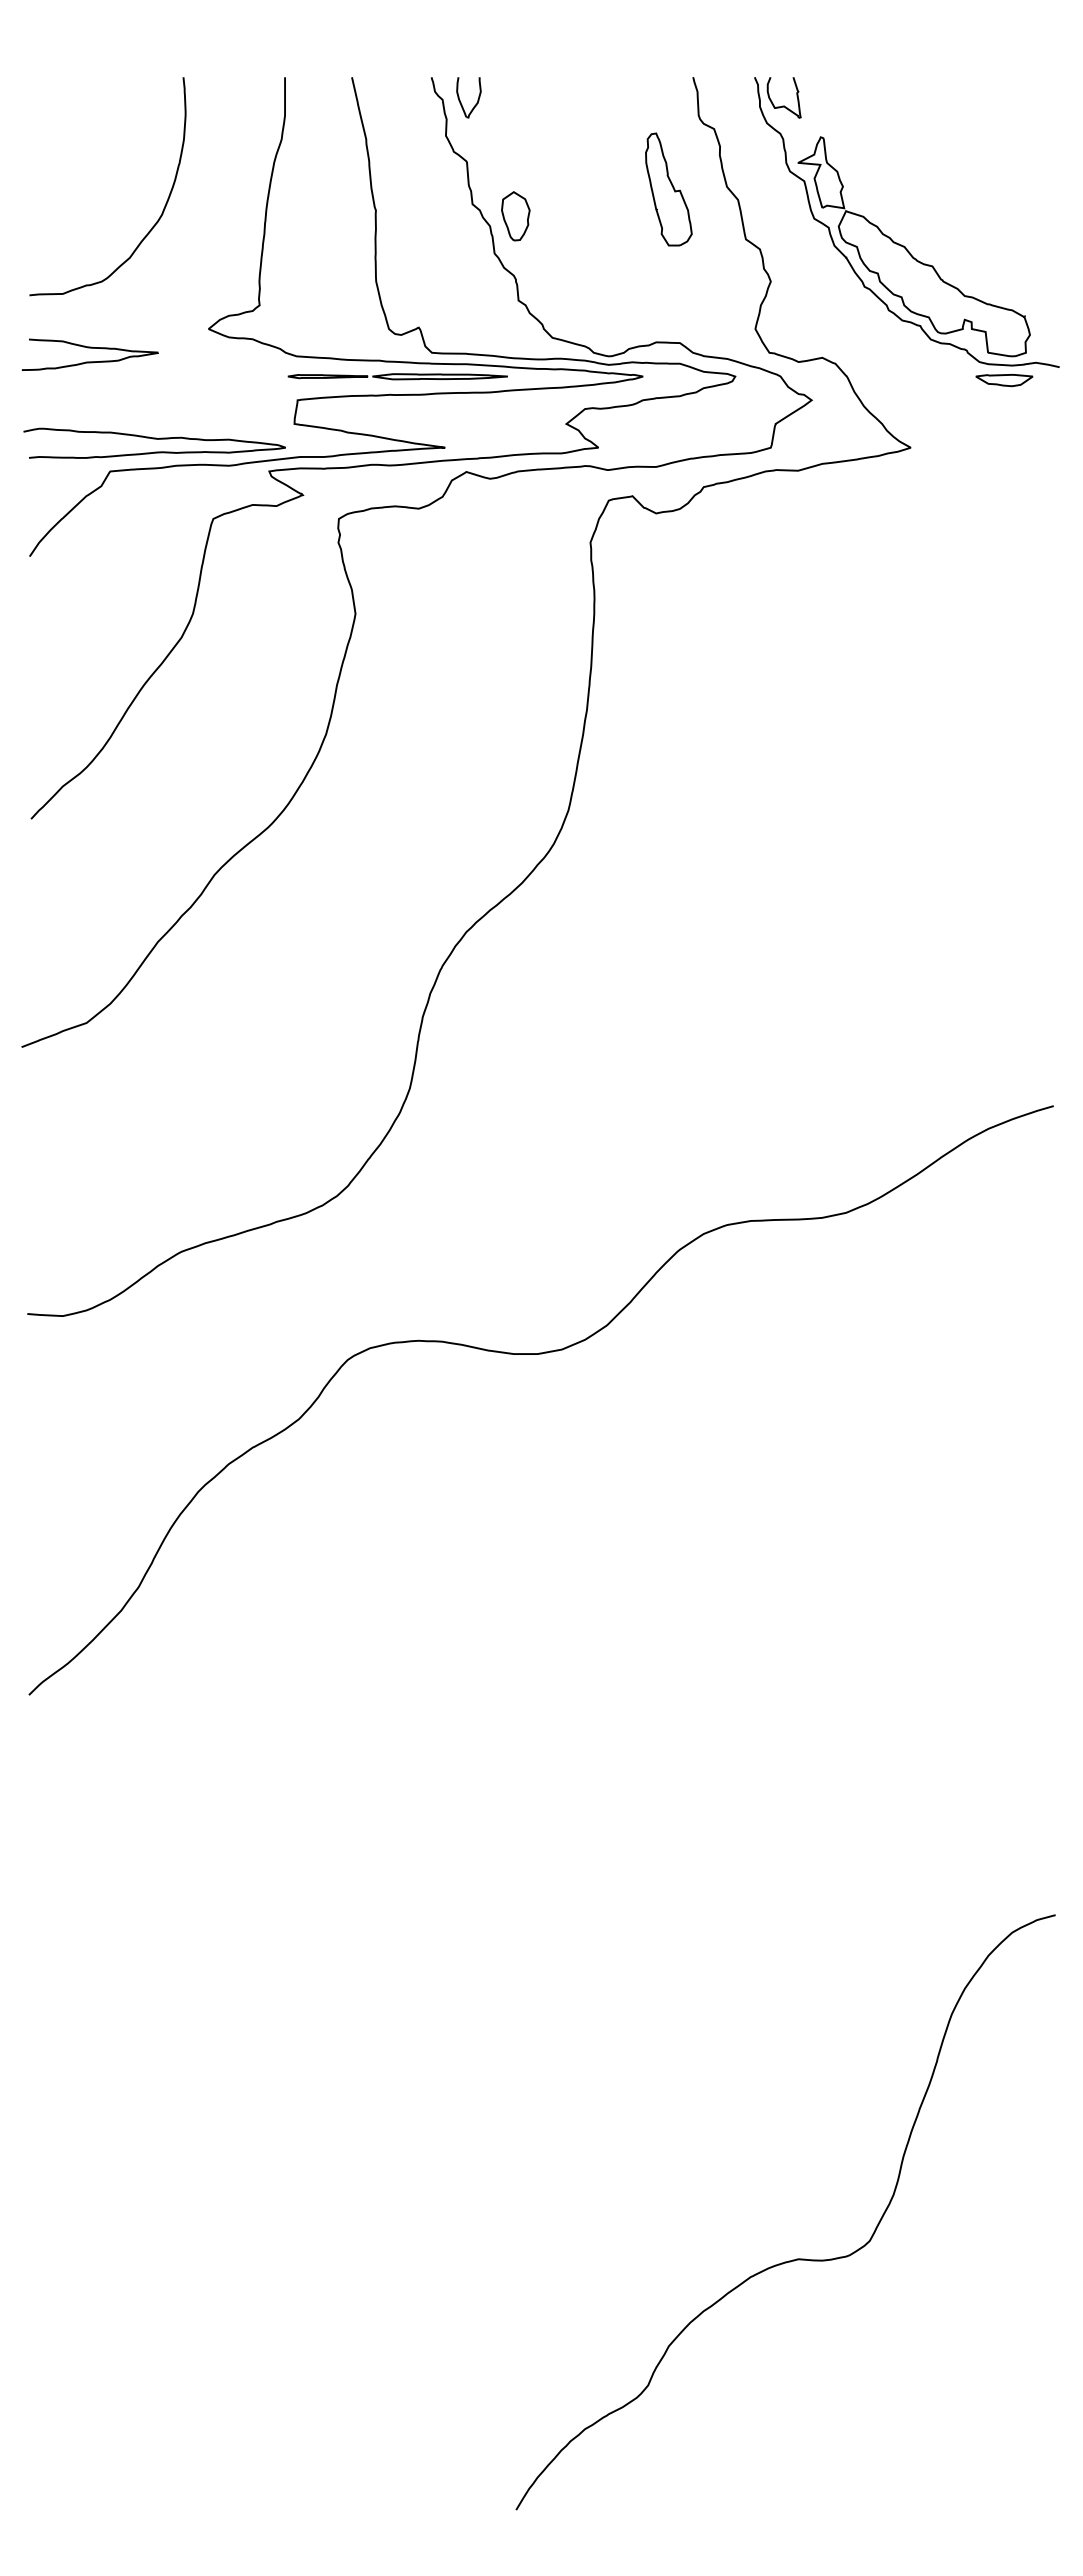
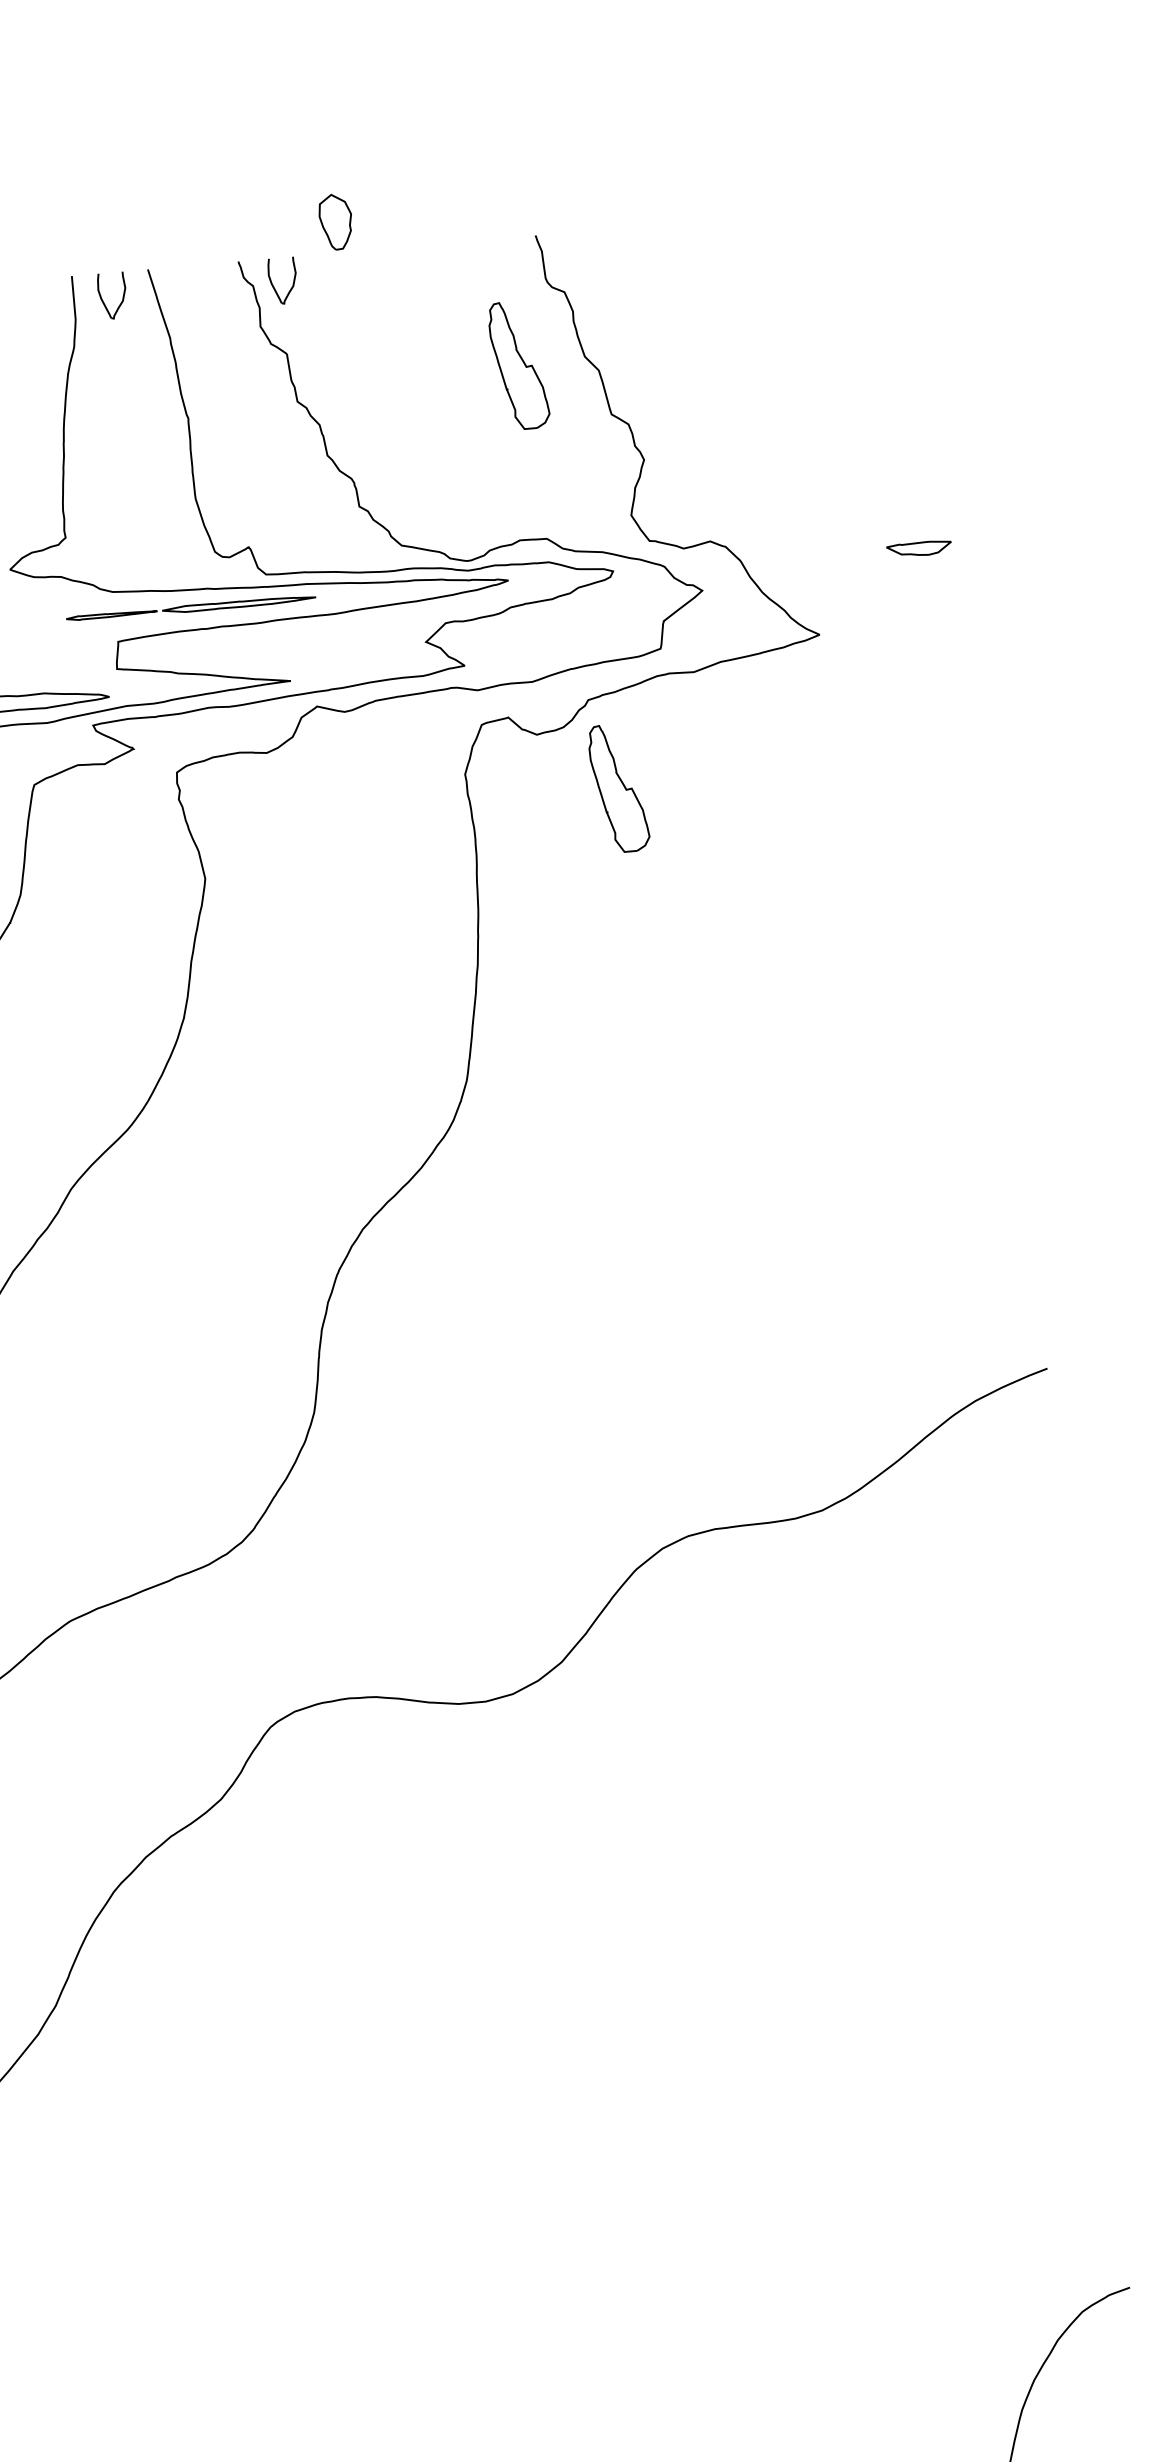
part: (310, 99) -> (102, 298), added
part: (515, 216) -> (335, 222), moved
part: (890, 237) -> (775, 397), removed
part: (397, 376) -> (190, 608), moved
part: (723, 566) -> (618, 788), added

